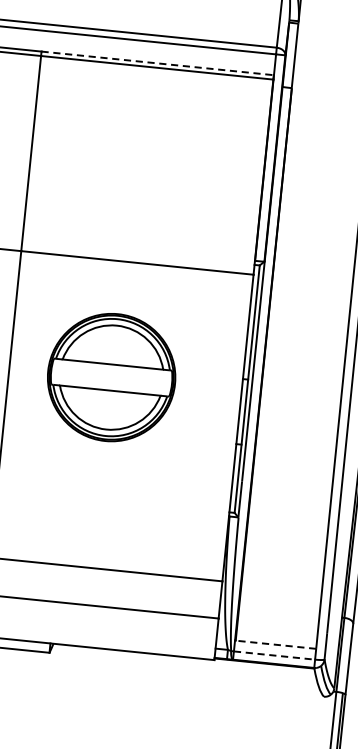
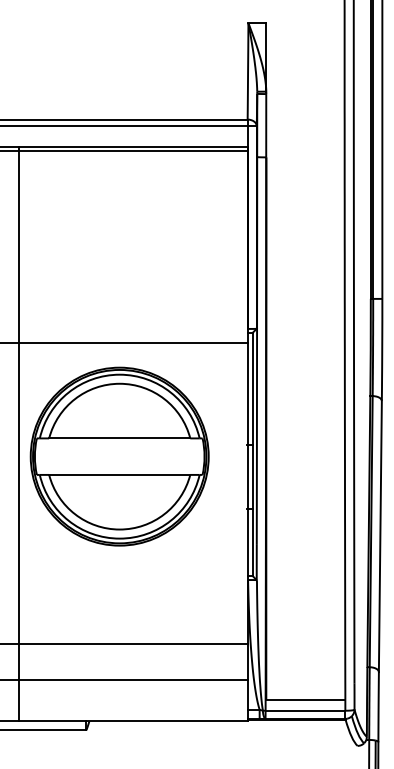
line: (157, 63) -> (133, 146), dashed -> solid
part: (111, 377) -> (119, 456), size x1.43
line: (275, 645) -> (305, 700), dashed -> solid
line: (274, 655) -> (305, 710), dashed -> solid

